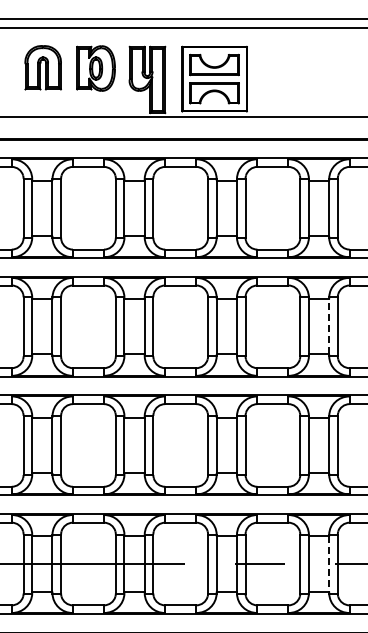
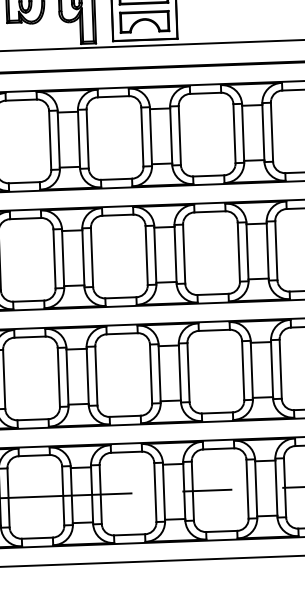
line: (329, 326) -> (268, 250), dashed -> solid
line: (329, 564) -> (276, 488), dashed -> solid

